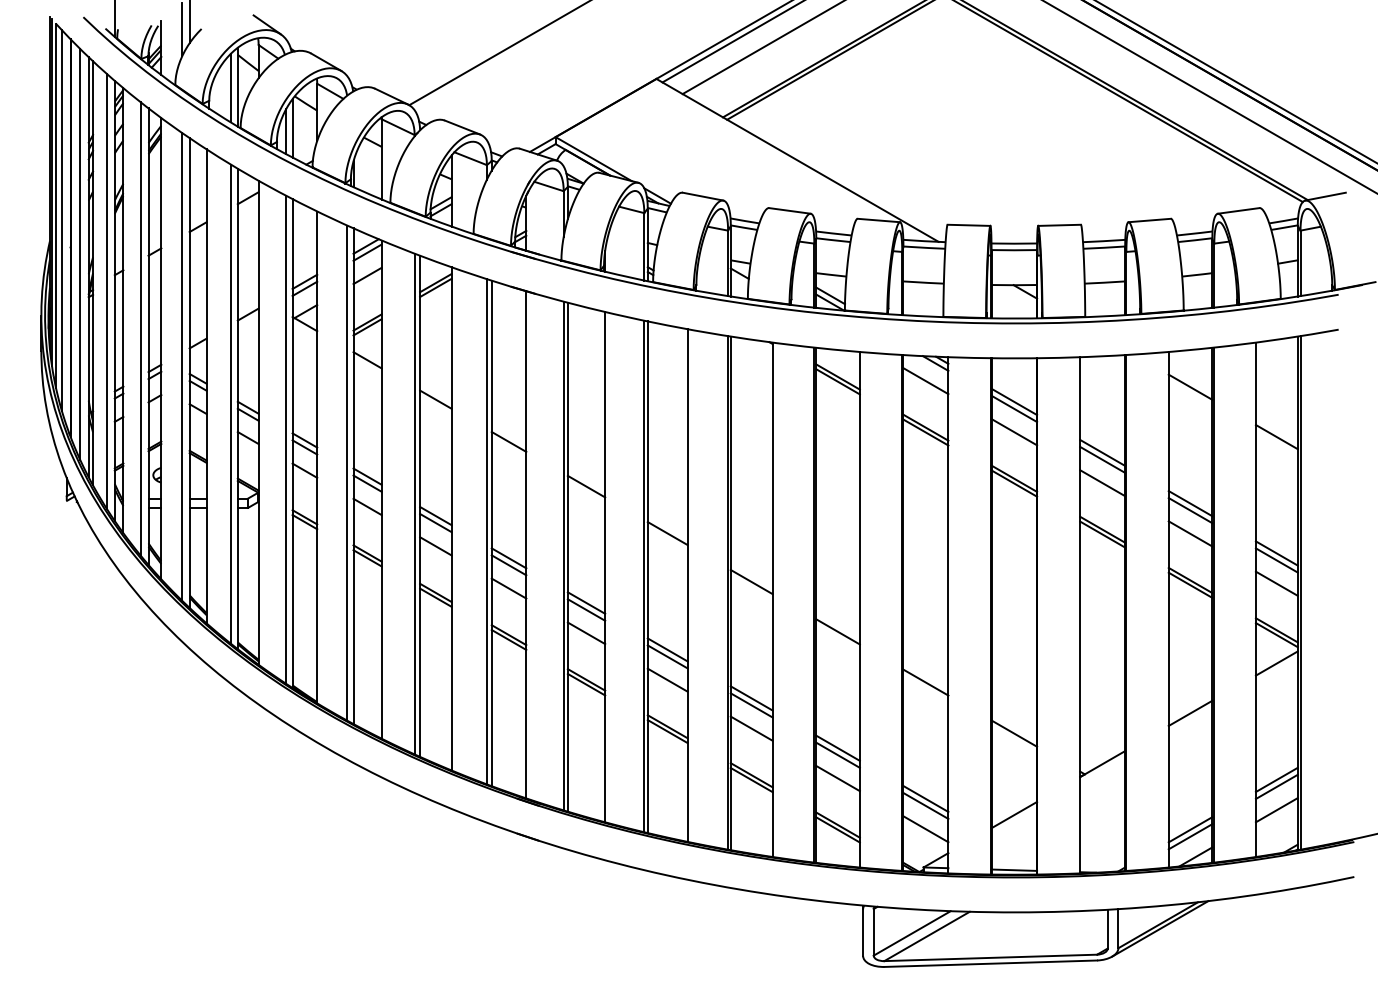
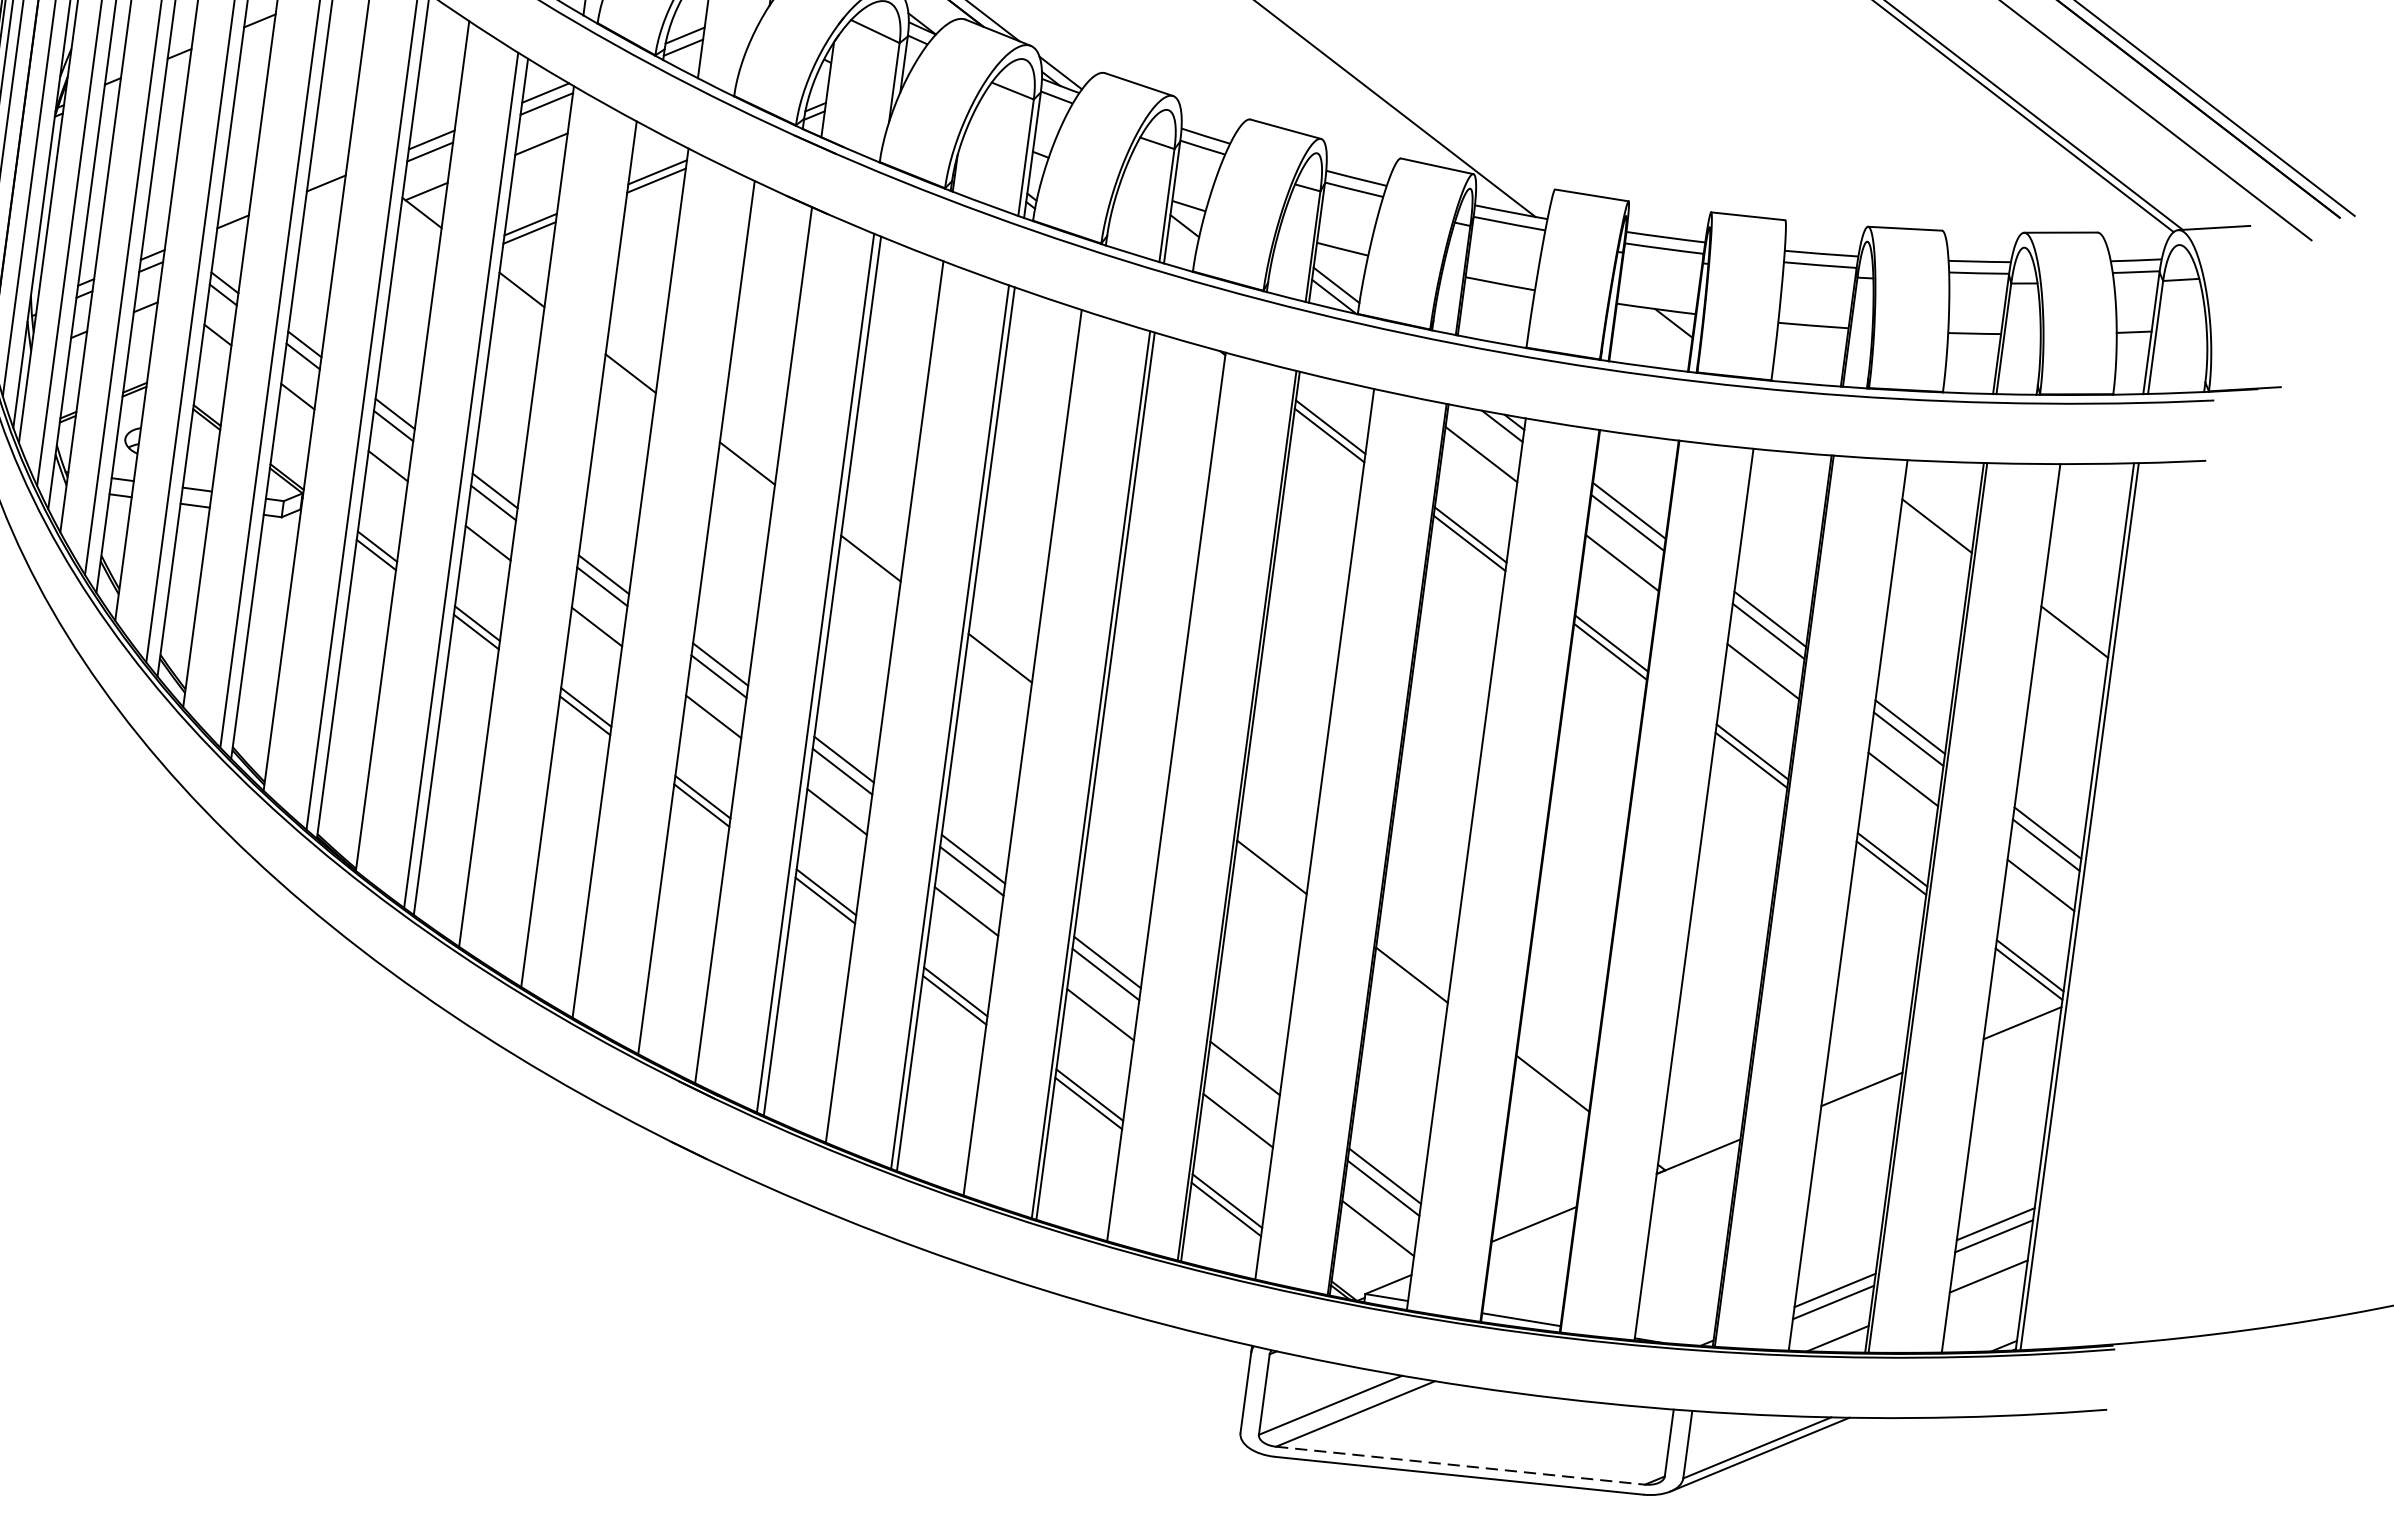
line: (414, 503) -> (569, 548), removed
line: (486, 531) -> (687, 613), removed
line: (751, 581) -> (1134, 760), removed
line: (837, 754) -> (1242, 1079), removed
line: (991, 957) -> (1461, 1465), solid -> dashed

